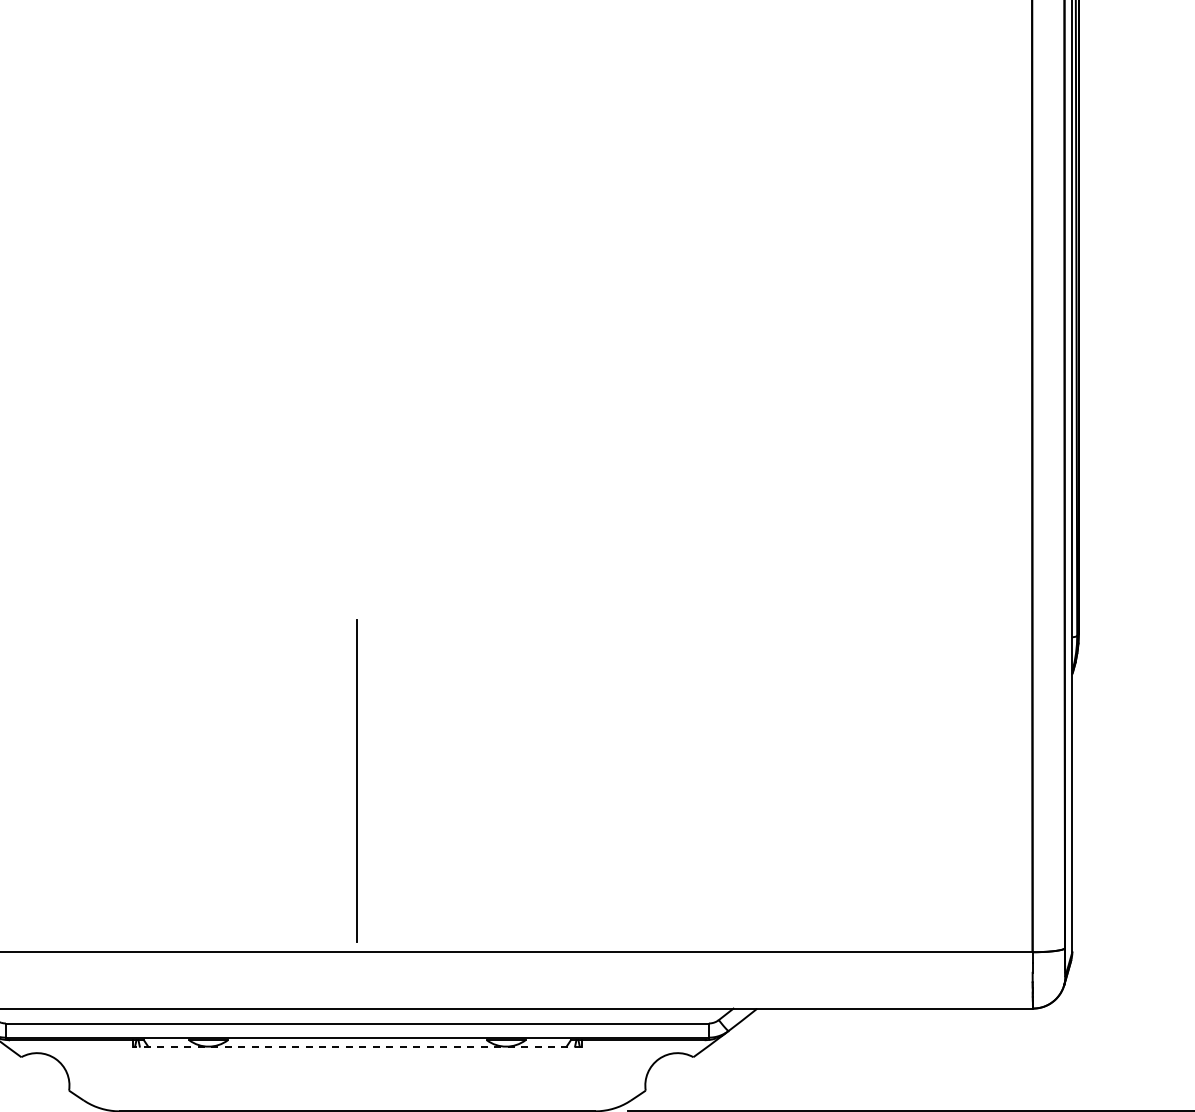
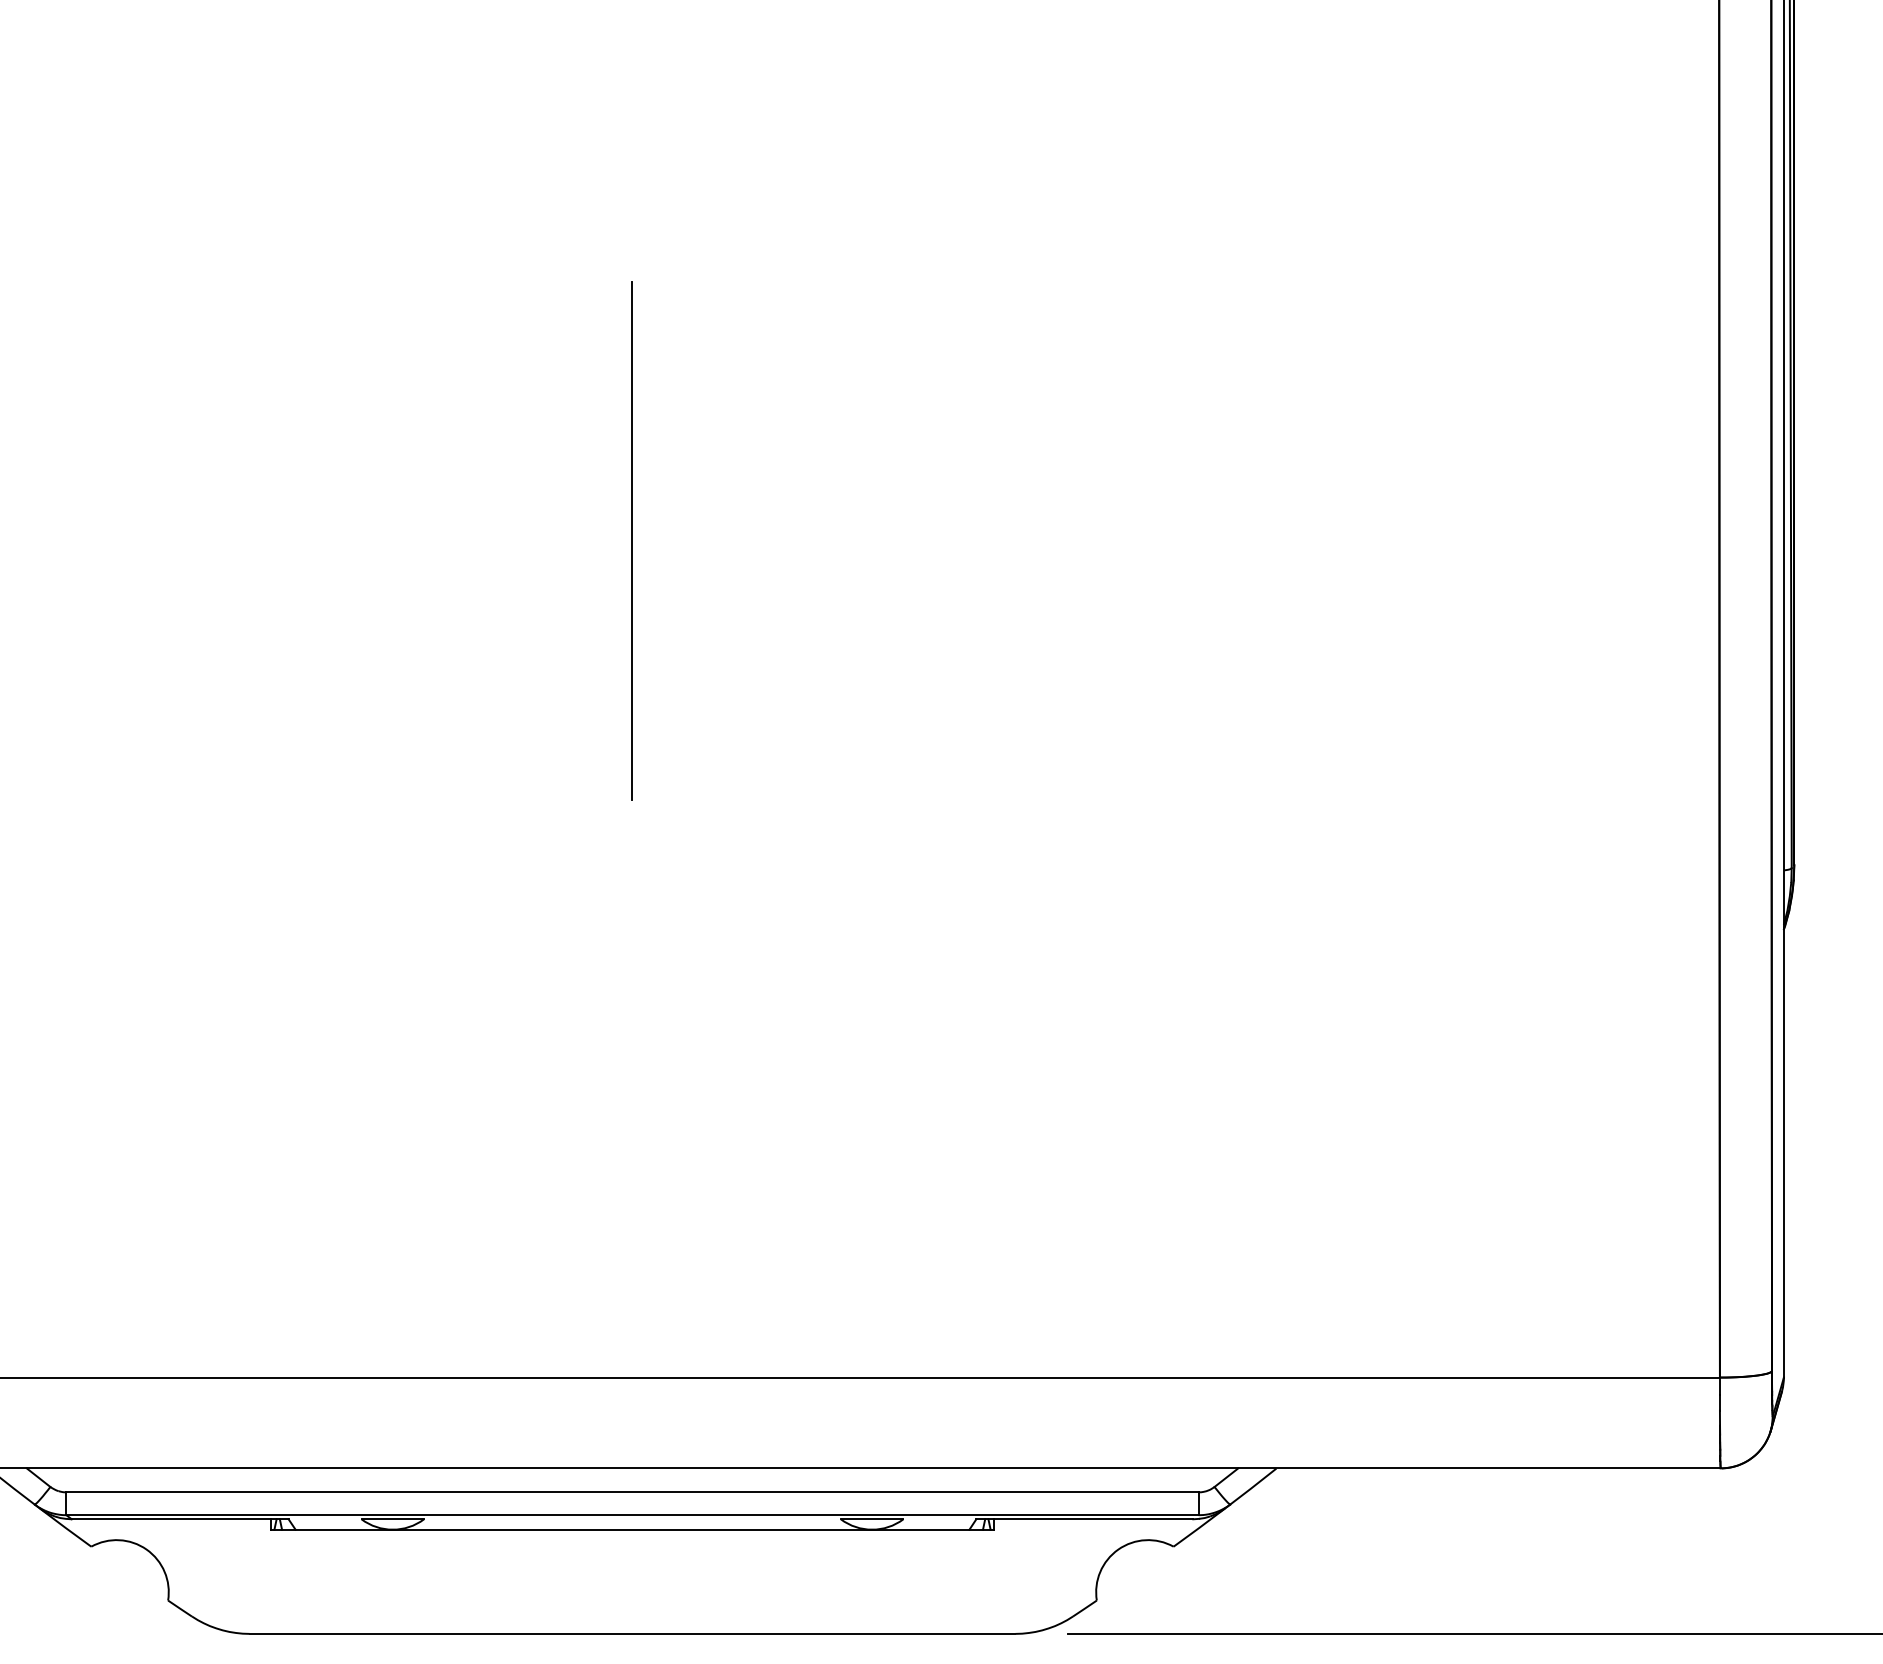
line: (356, 780) -> (631, 540), moved
line: (356, 1046) -> (631, 1529), dashed -> solid

